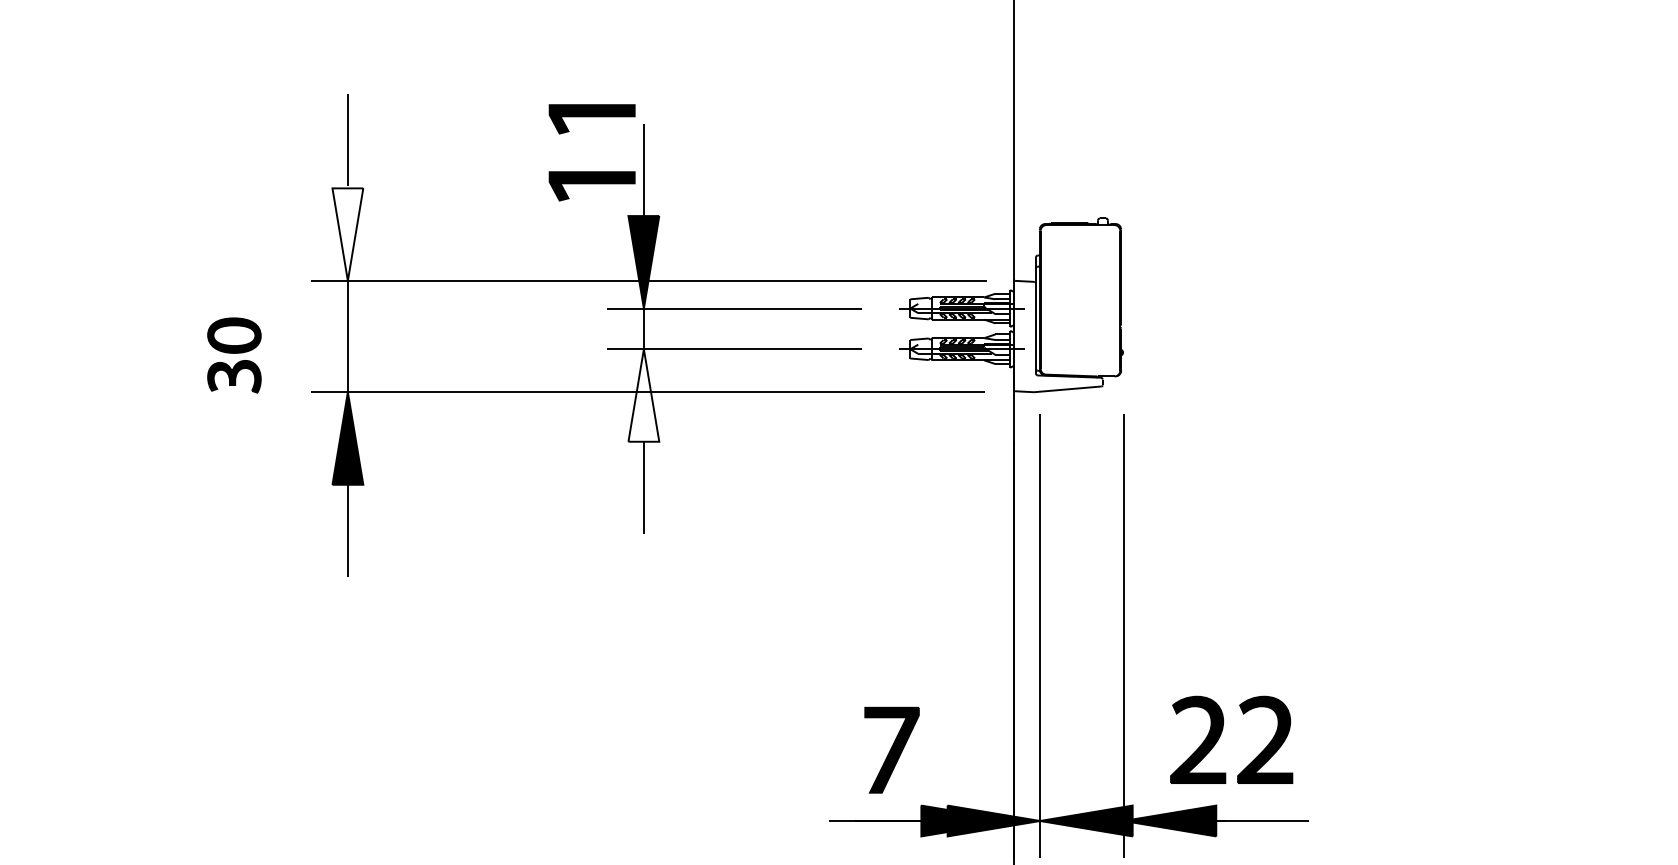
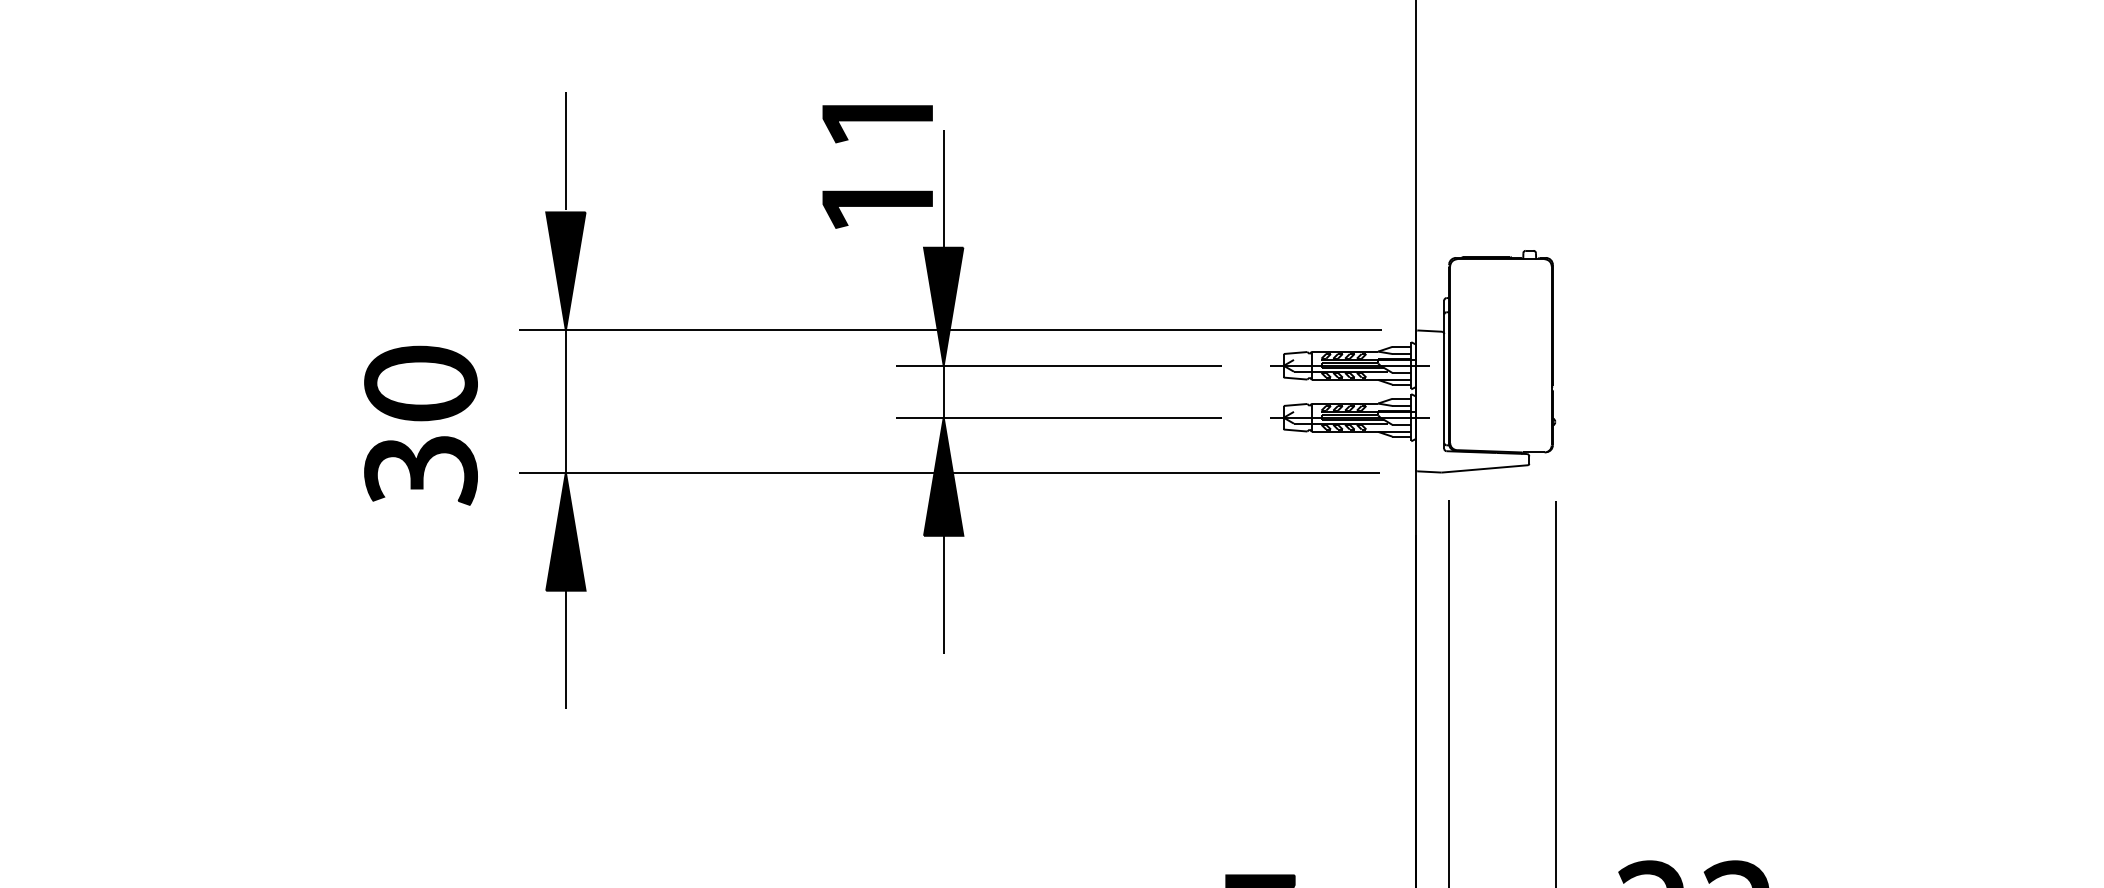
fill: (347, 234) -> (565, 271), added
part: (234, 355) -> (421, 425), size x1.67
fill: (643, 395) -> (943, 476), added

